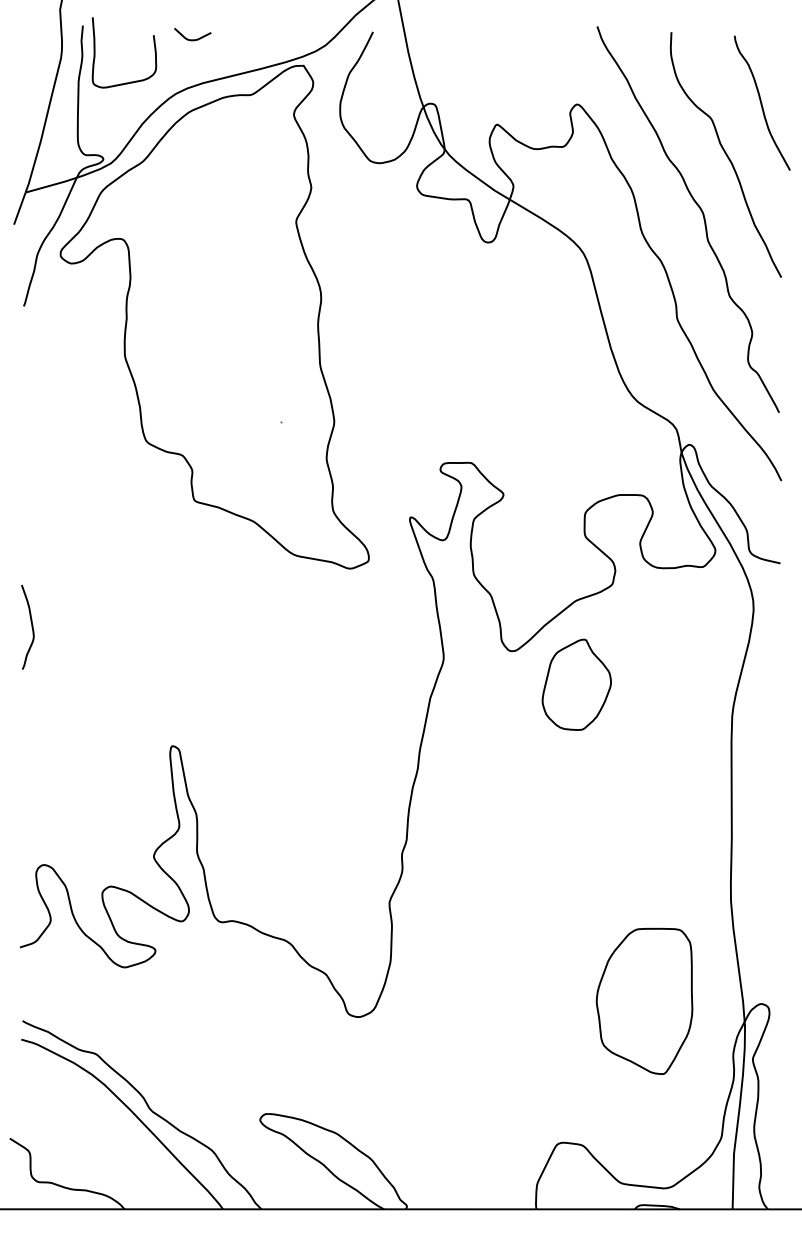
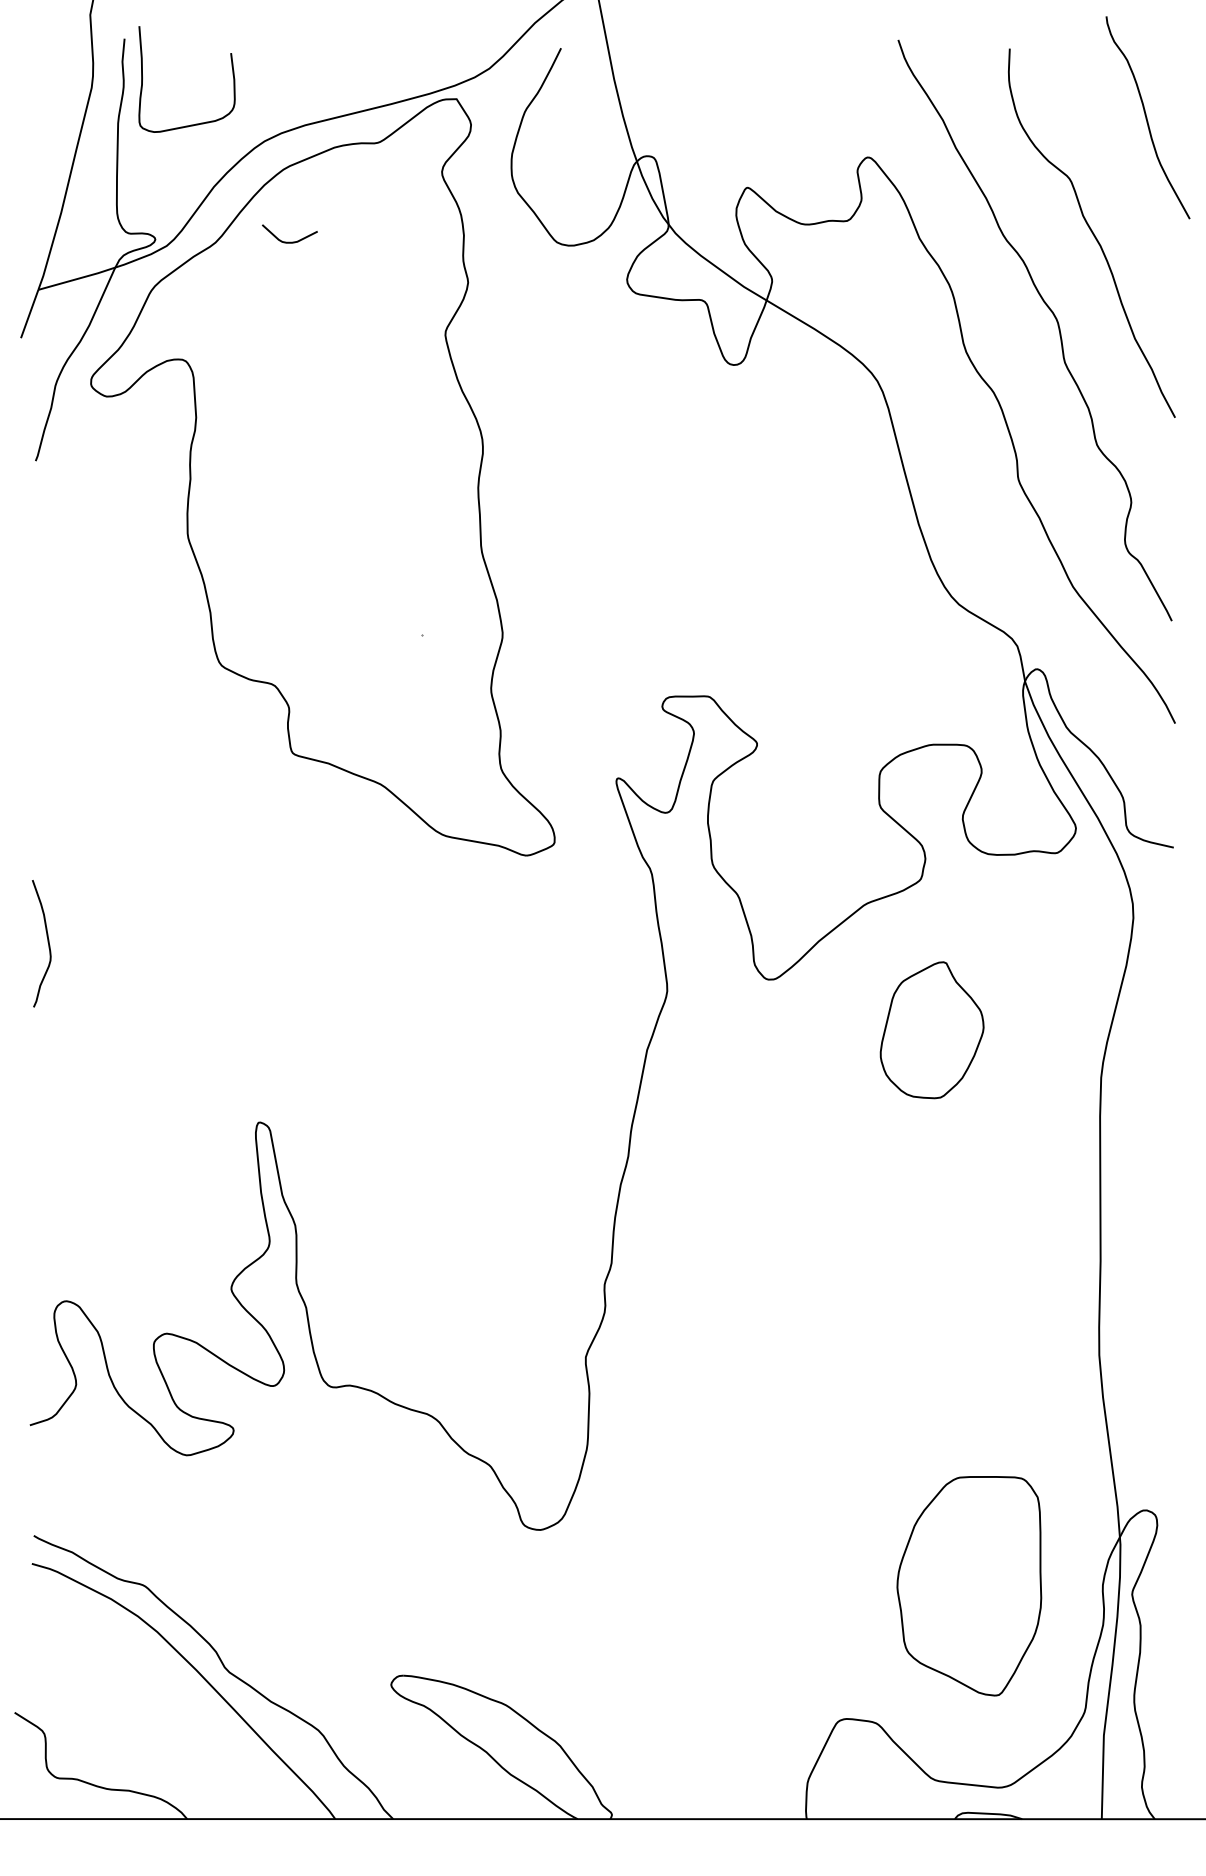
curve: (192, 39) -> (289, 241), moved
curve: (761, 102) -> (1146, 116), moved
part: (576, 684) -> (931, 1029), moved
part: (644, 1000) -> (969, 1584), moved

